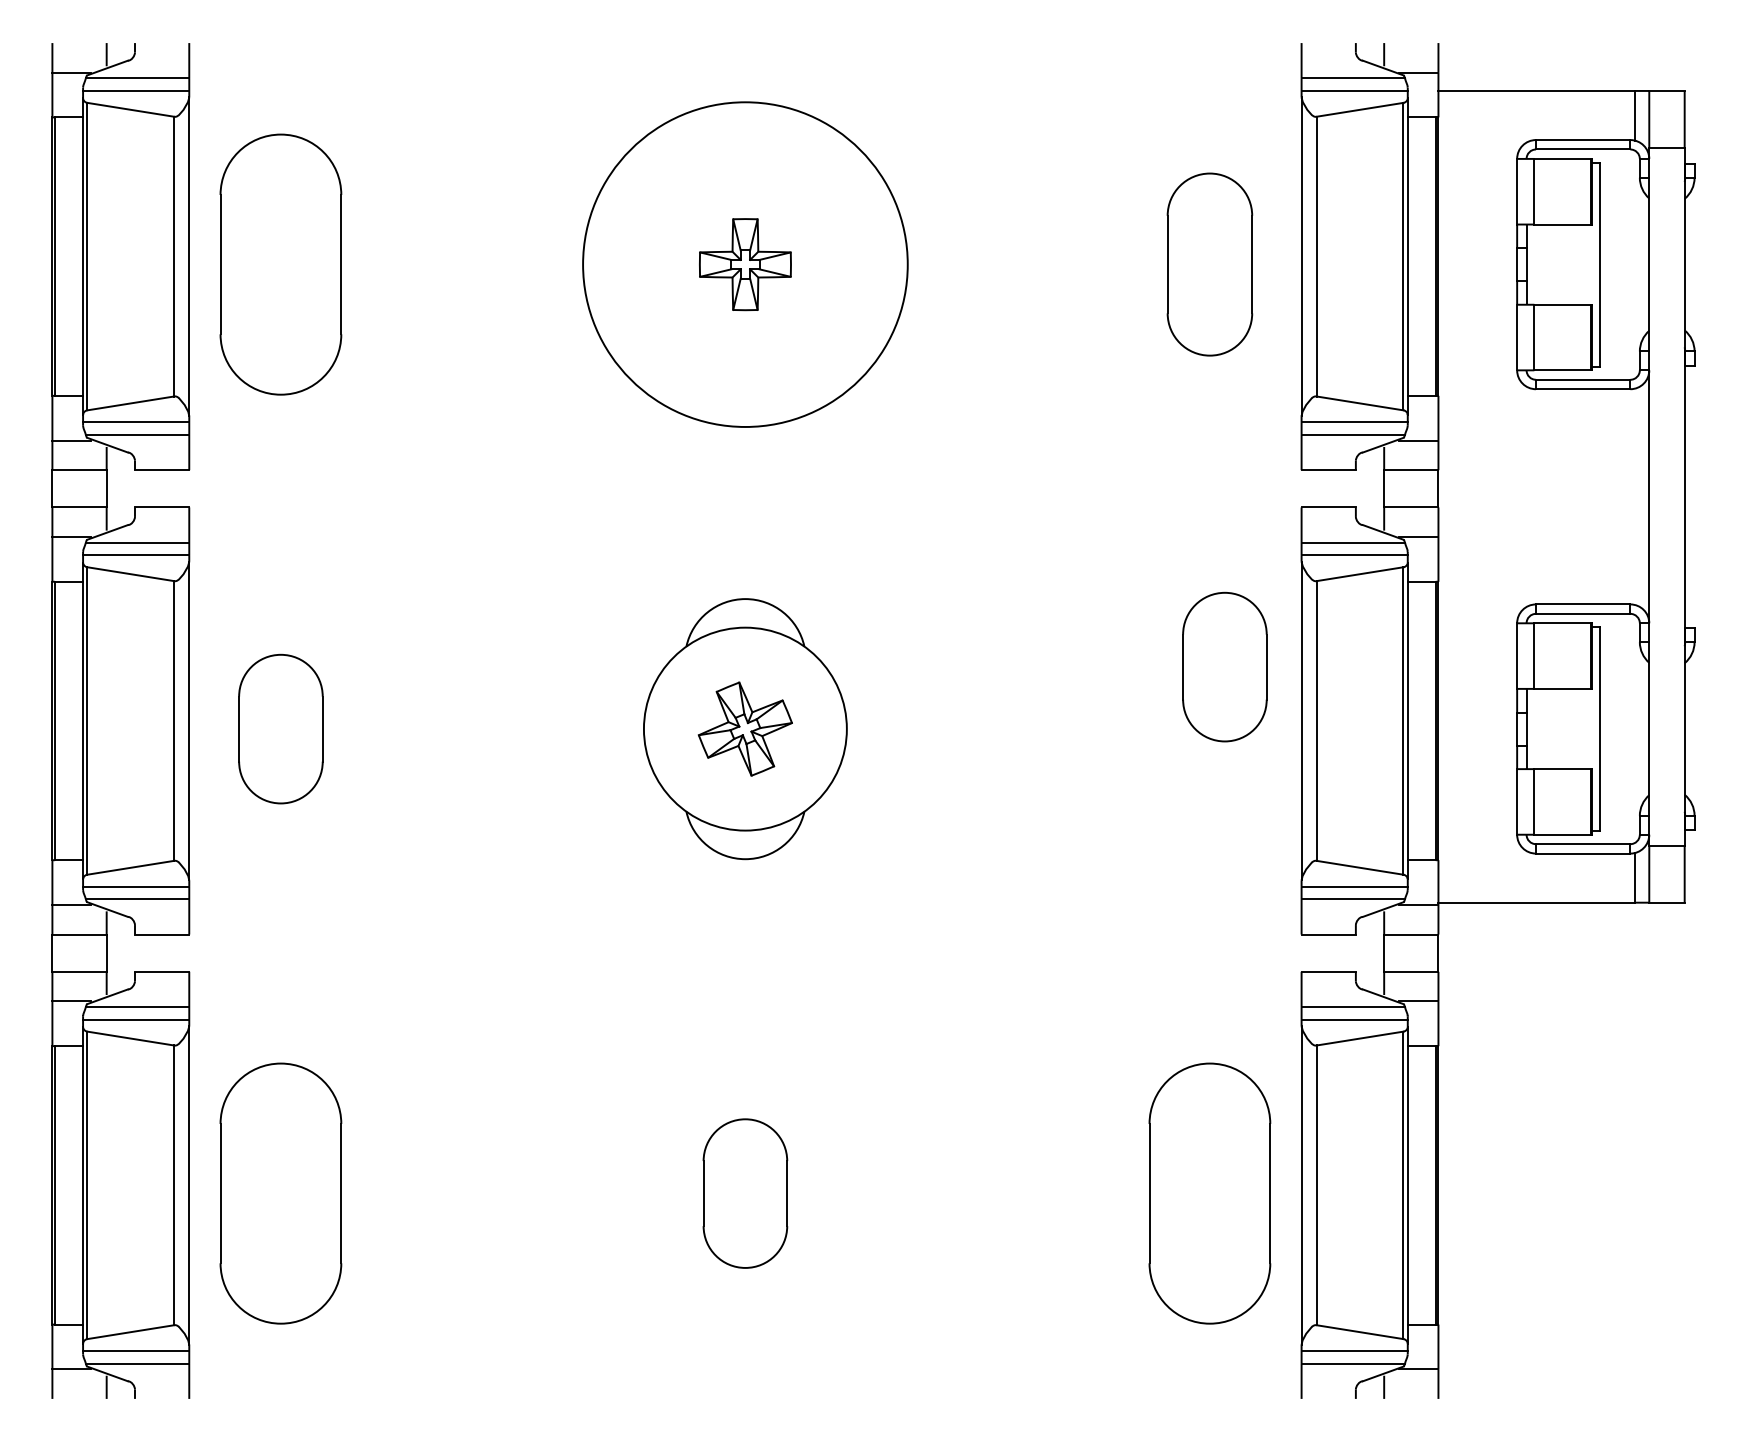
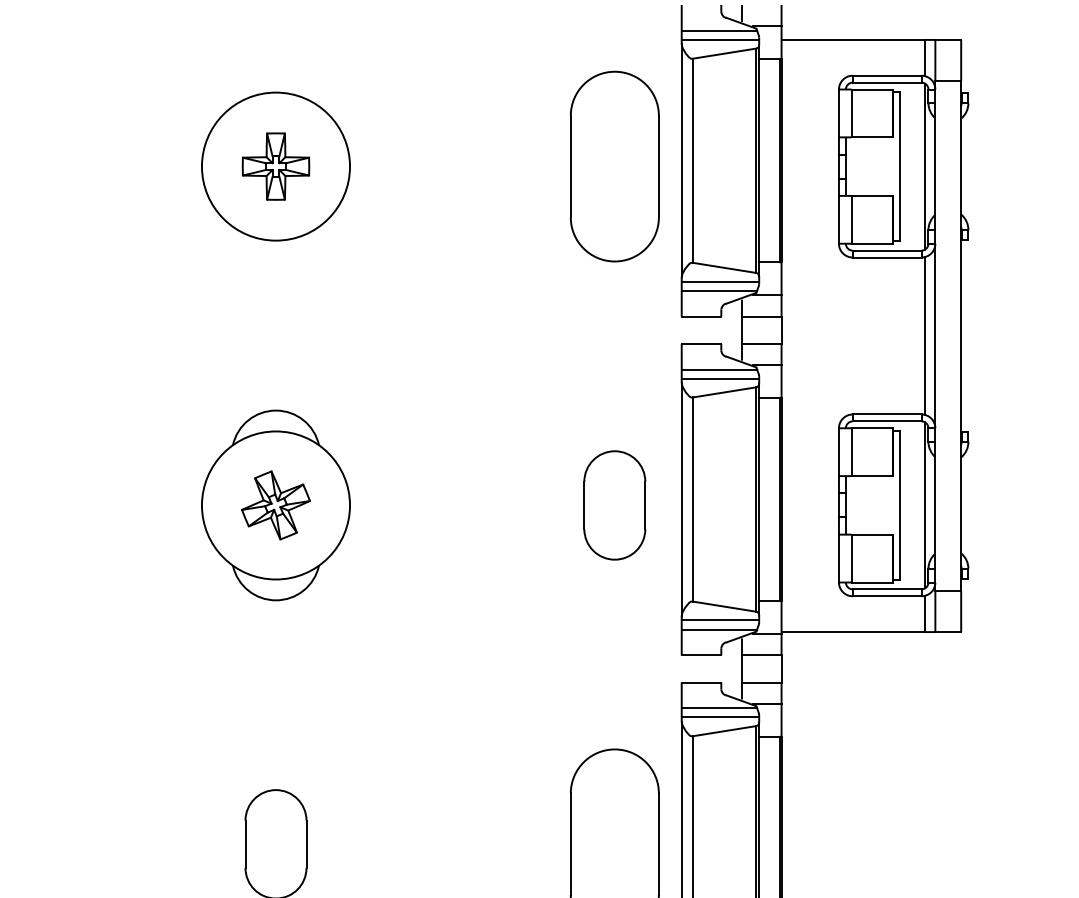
circle: (744, 264) -> (275, 166), size x0.62
part: (1209, 264) -> (614, 166), size x1.43
line: (1635, 264) -> (925, 166), added
line: (1635, 496) -> (925, 335), added
part: (1224, 666) -> (614, 505), moved
line: (1635, 728) -> (925, 505), added

